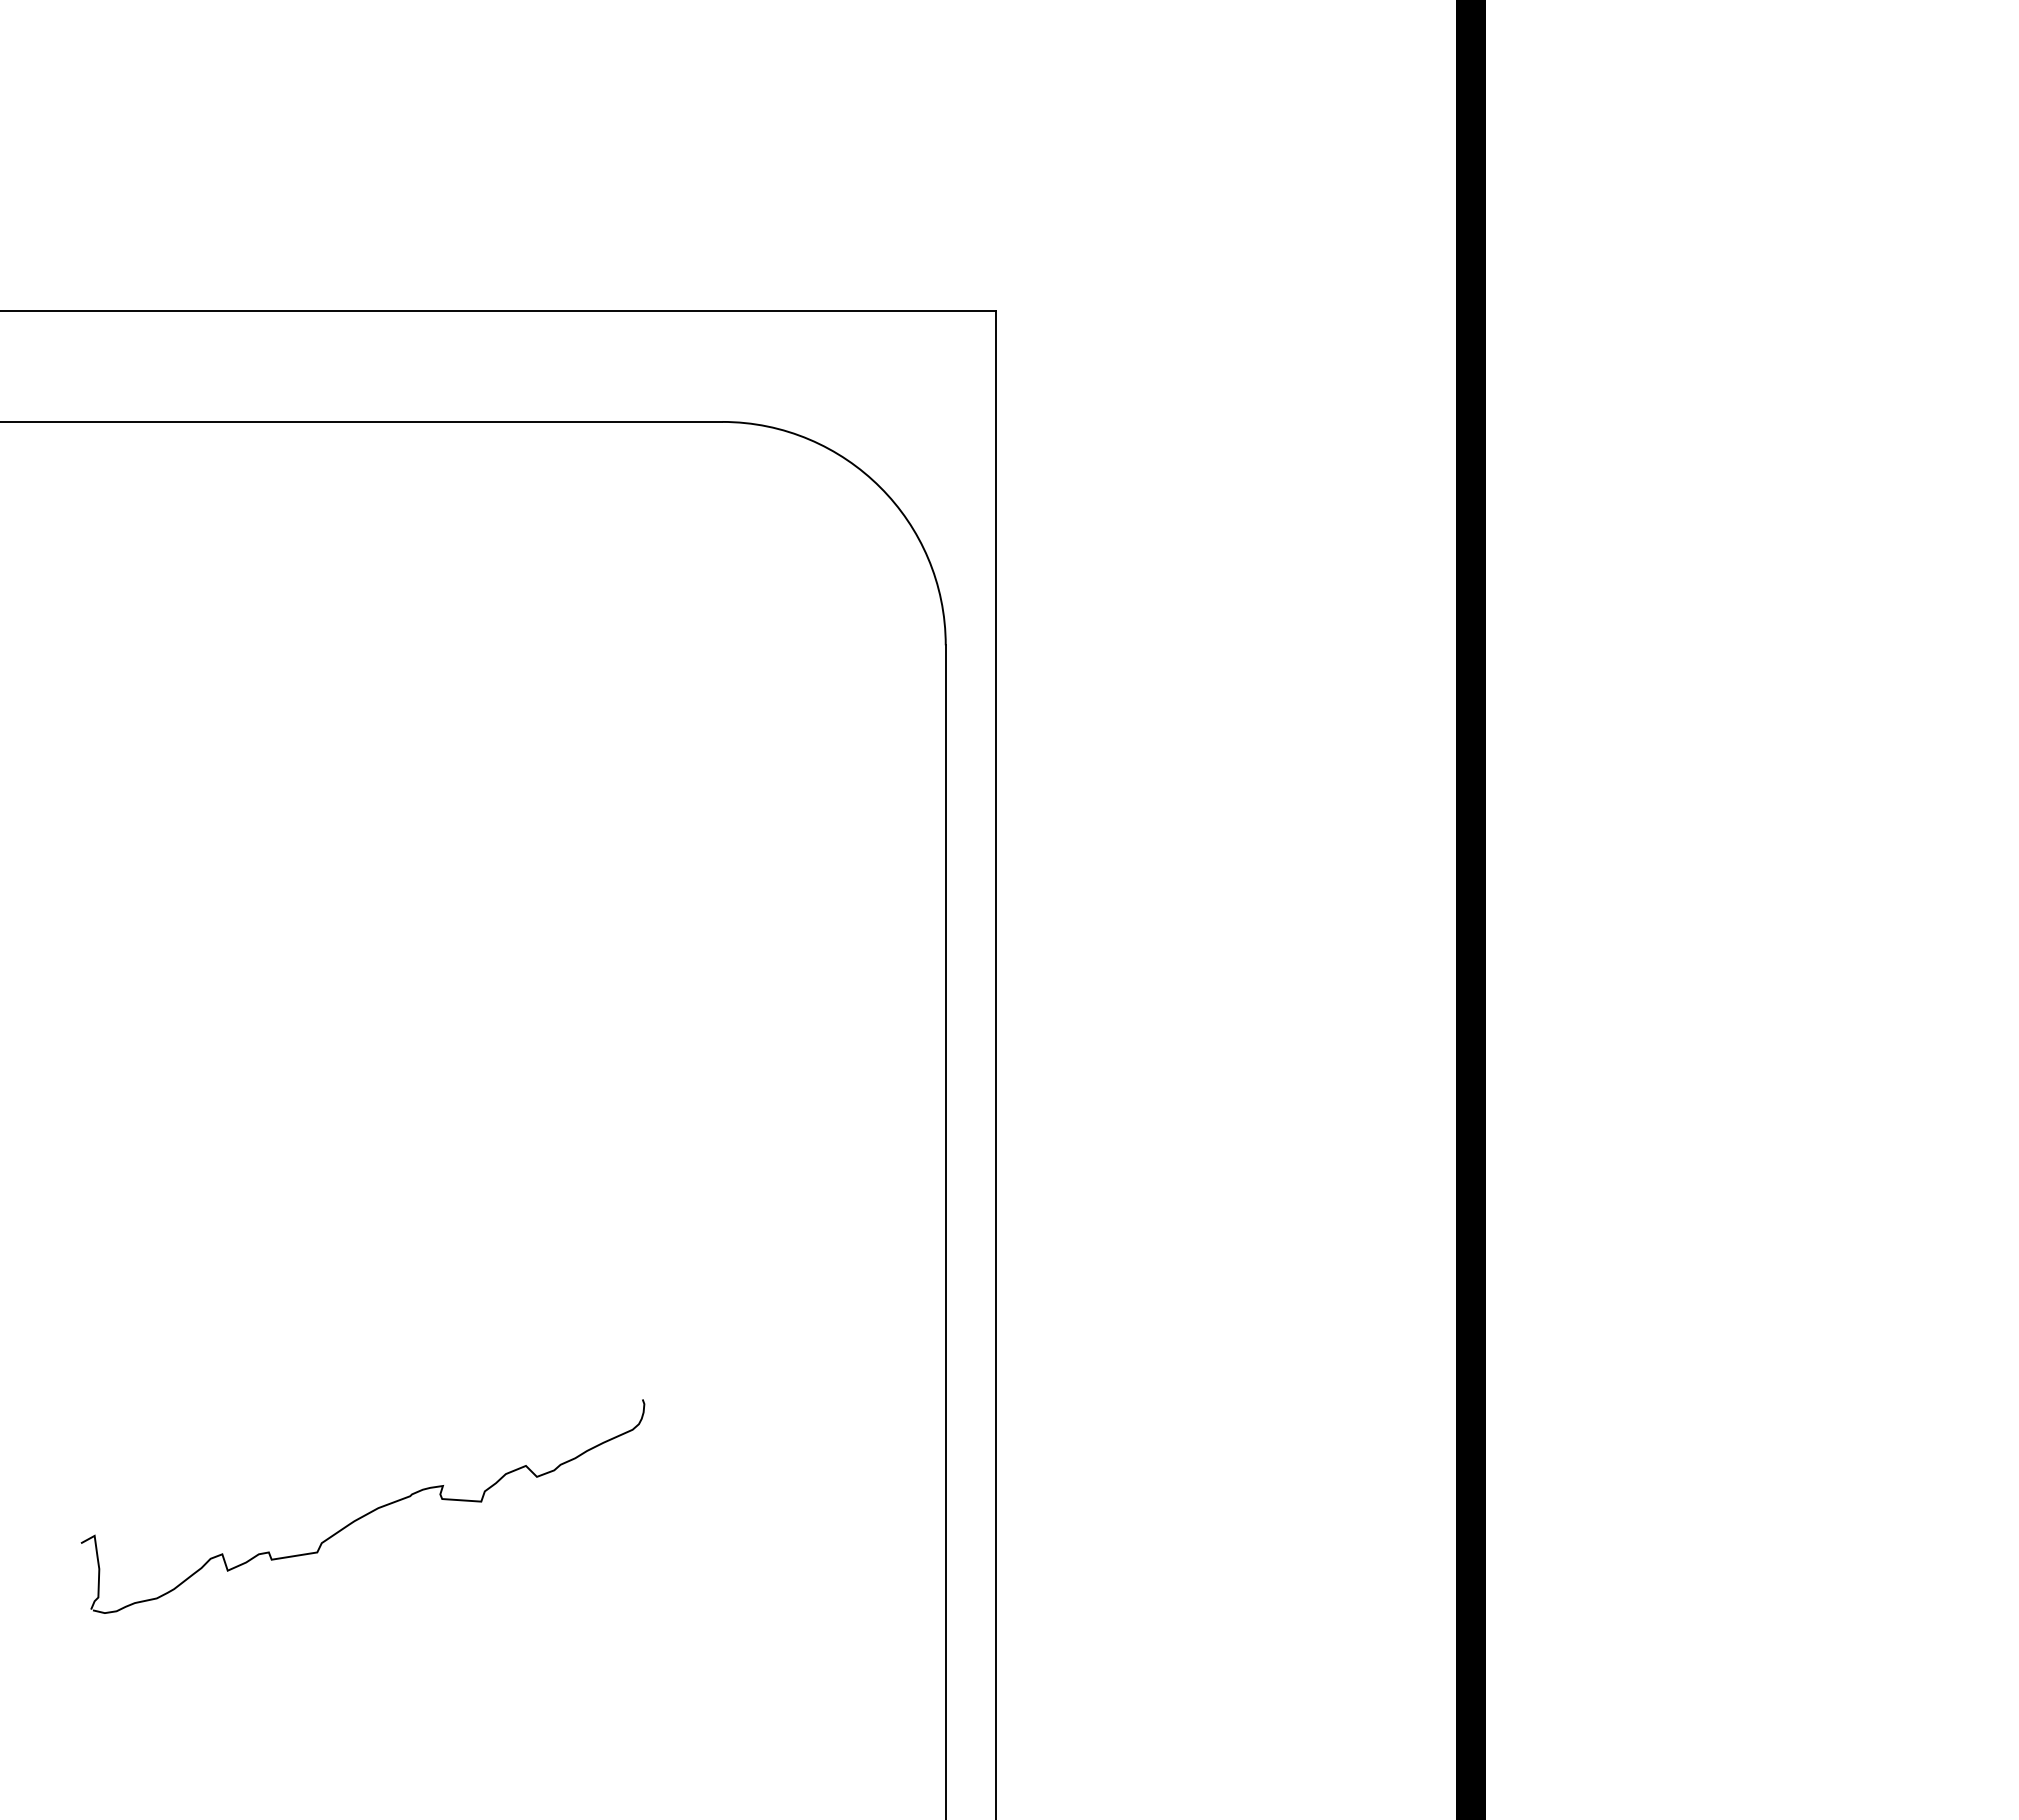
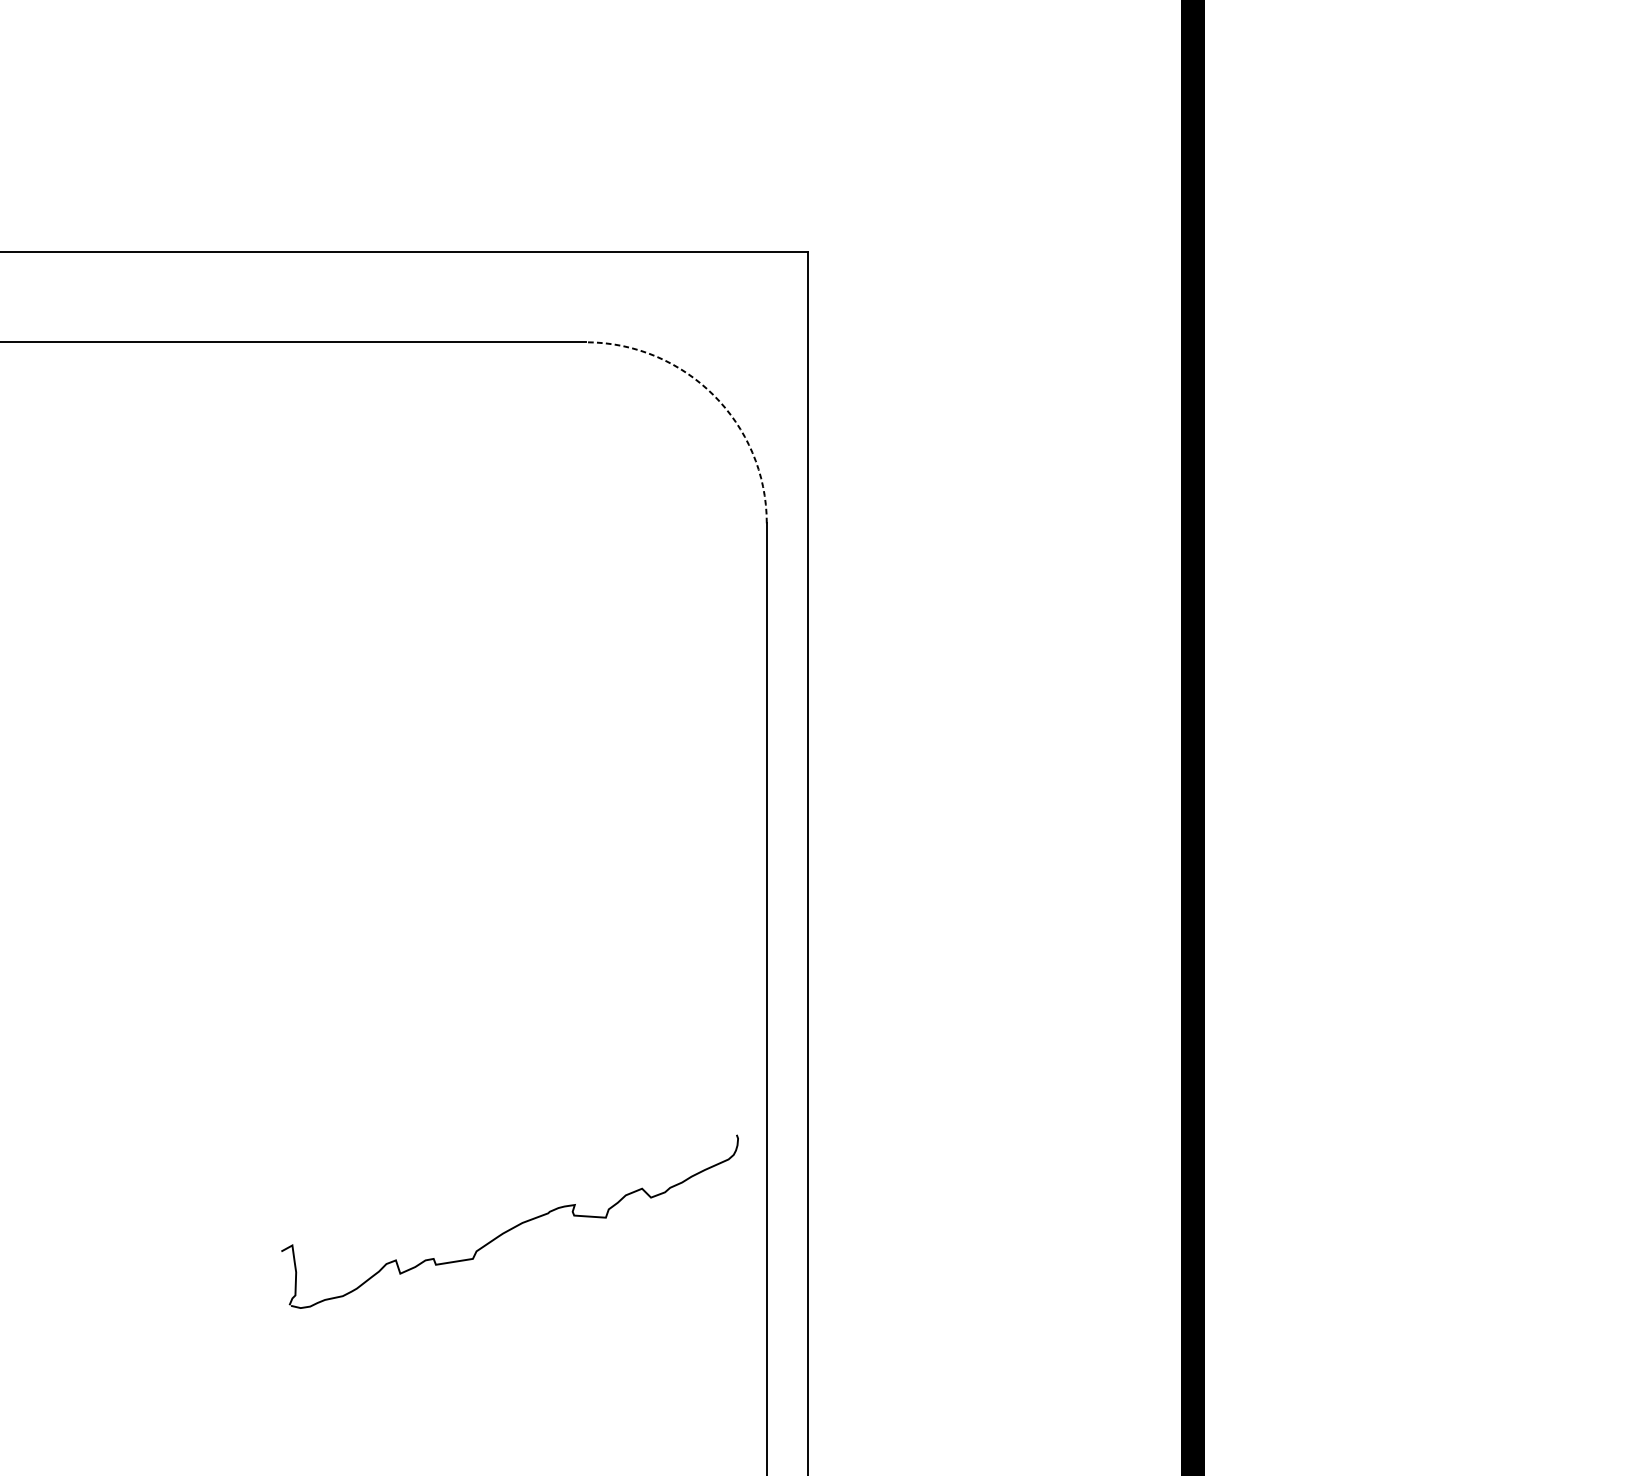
arc: (880, 487) -> (713, 395), solid -> dashed
part: (366, 1513) -> (512, 1227), moved

